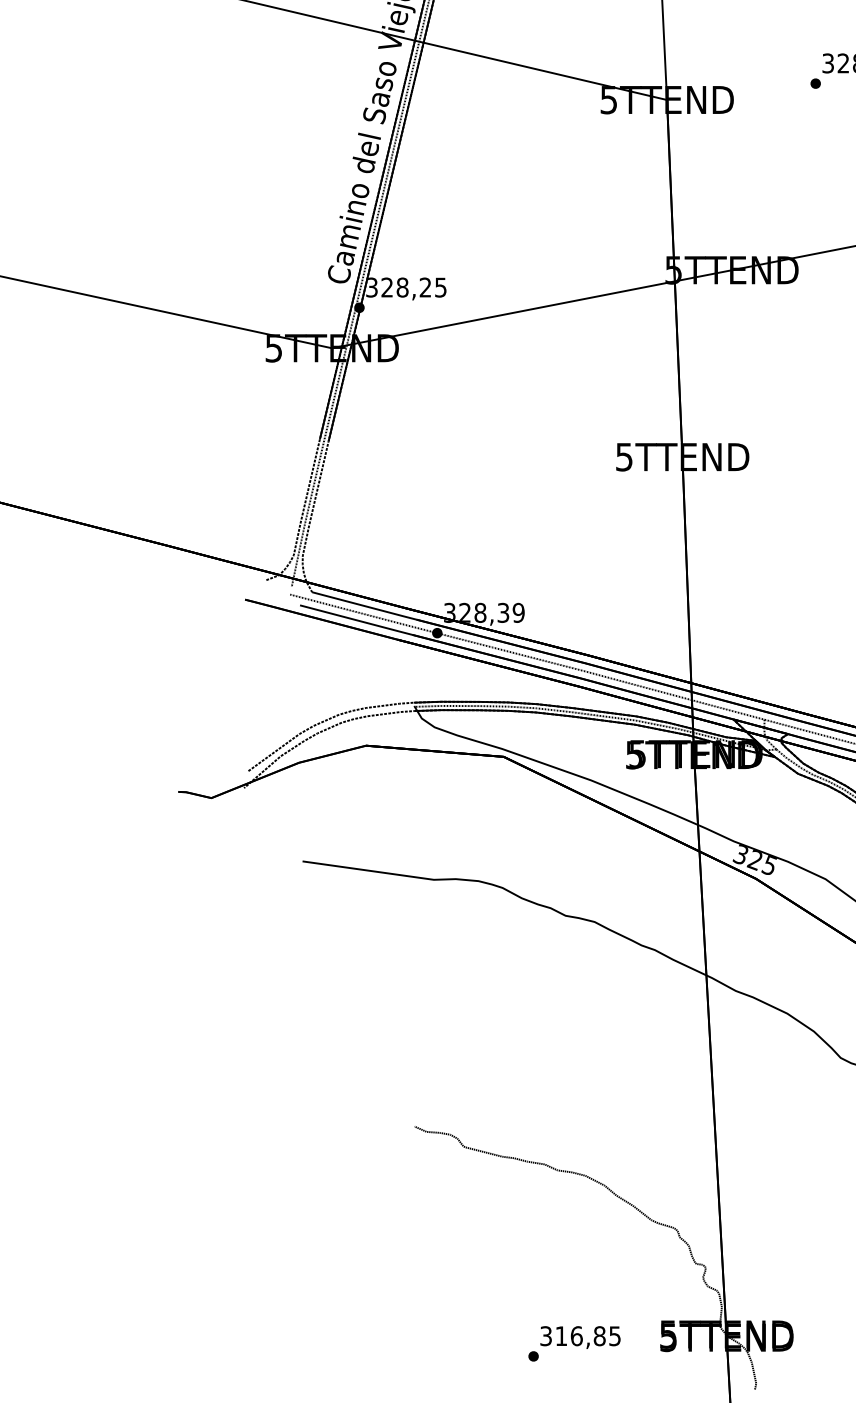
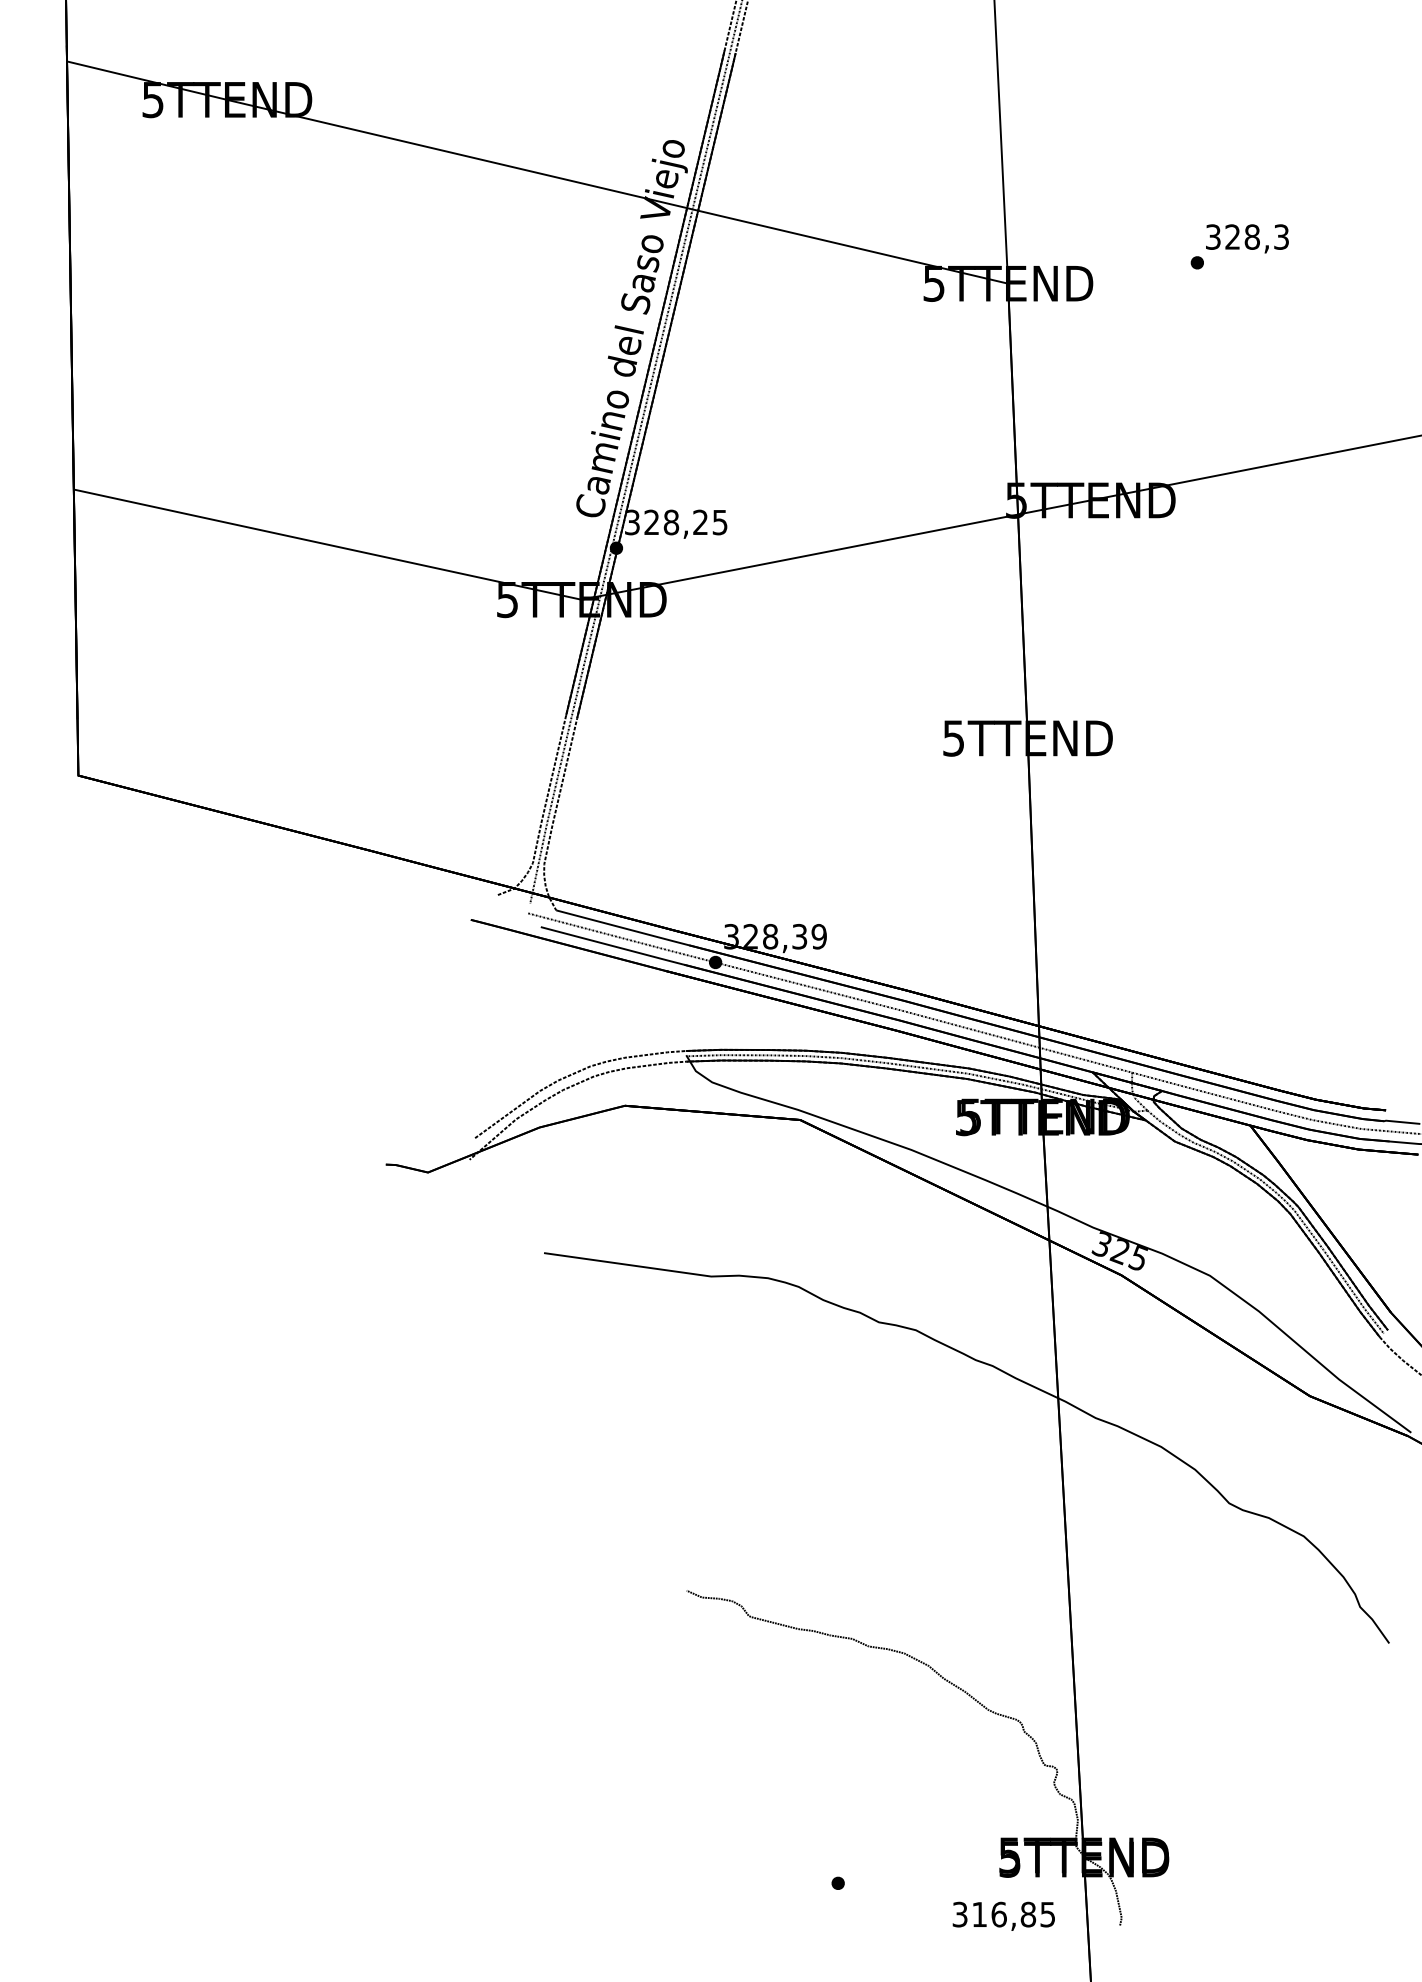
text: (580, 1336) -> (1003, 1915), moved

